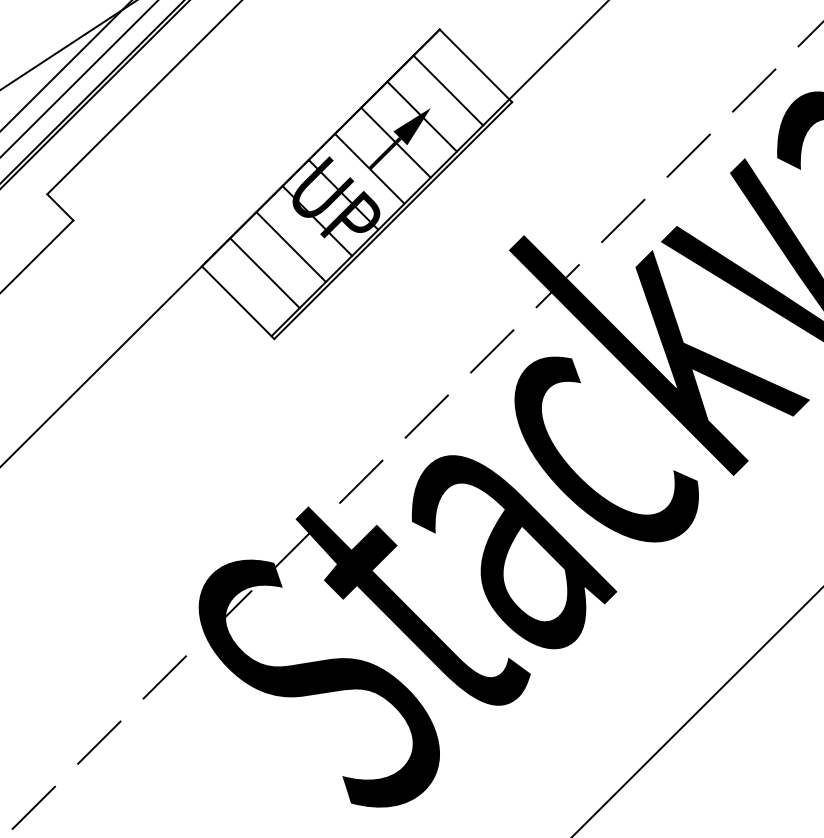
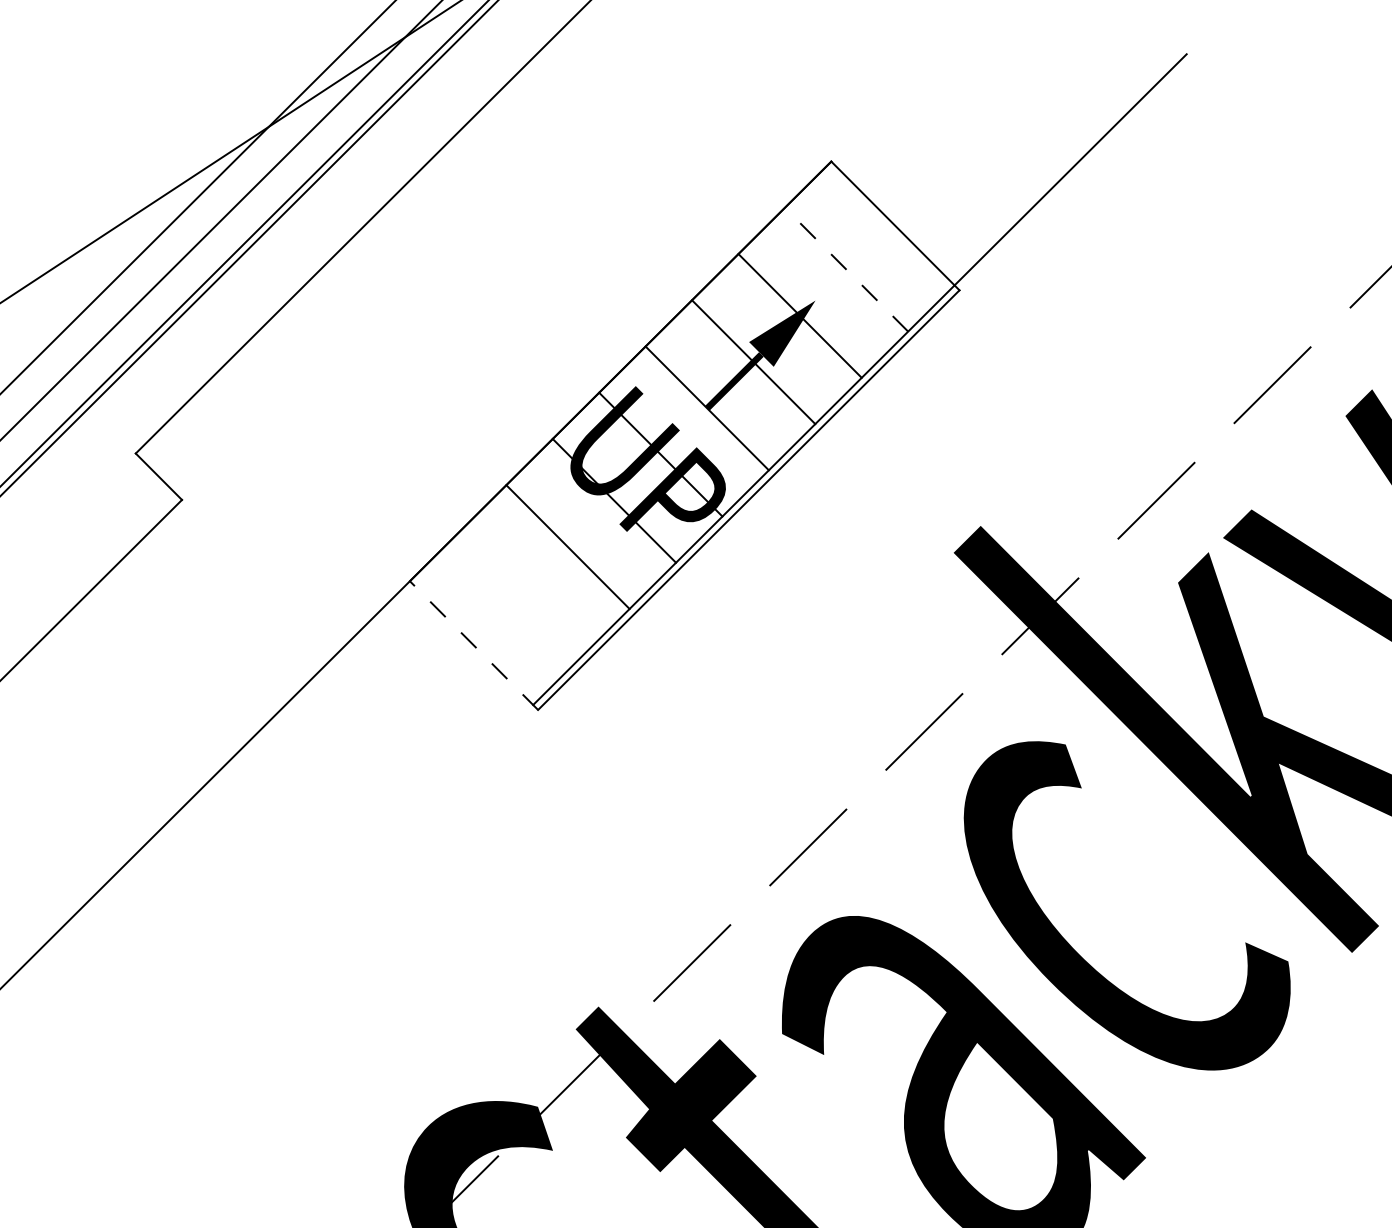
line: (448, 90) -> (846, 269), solid -> dashed
line: (264, 273) -> (520, 593), removed
line: (237, 302) -> (472, 645), solid -> dashed

